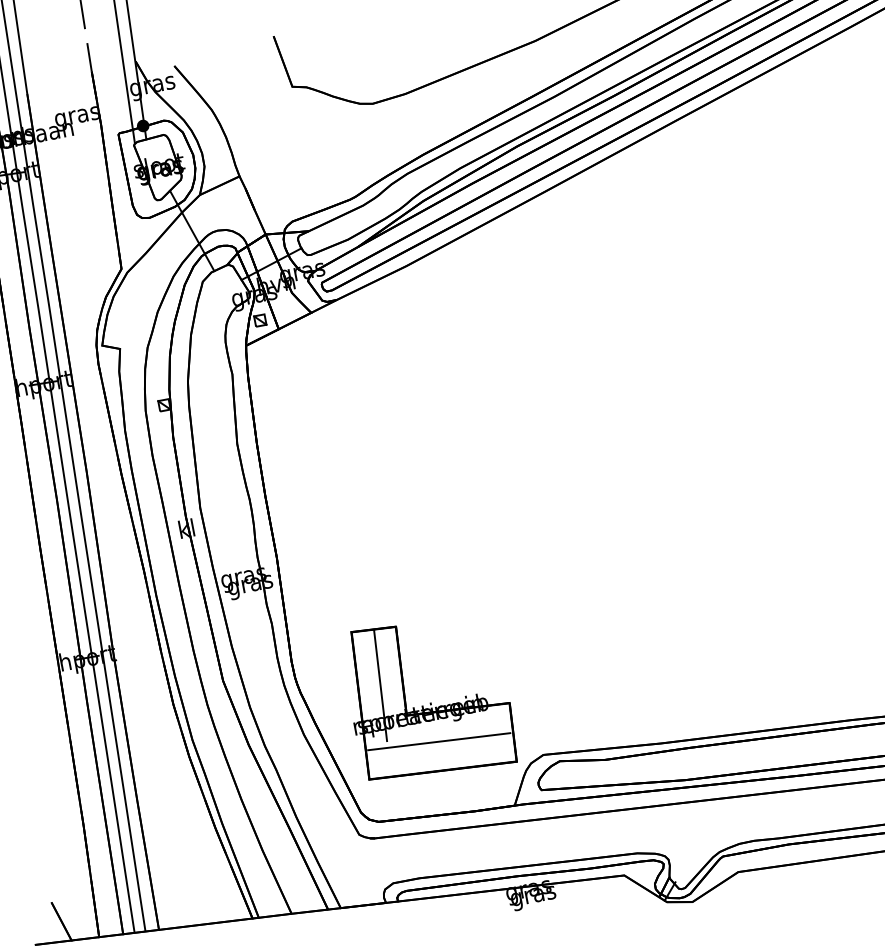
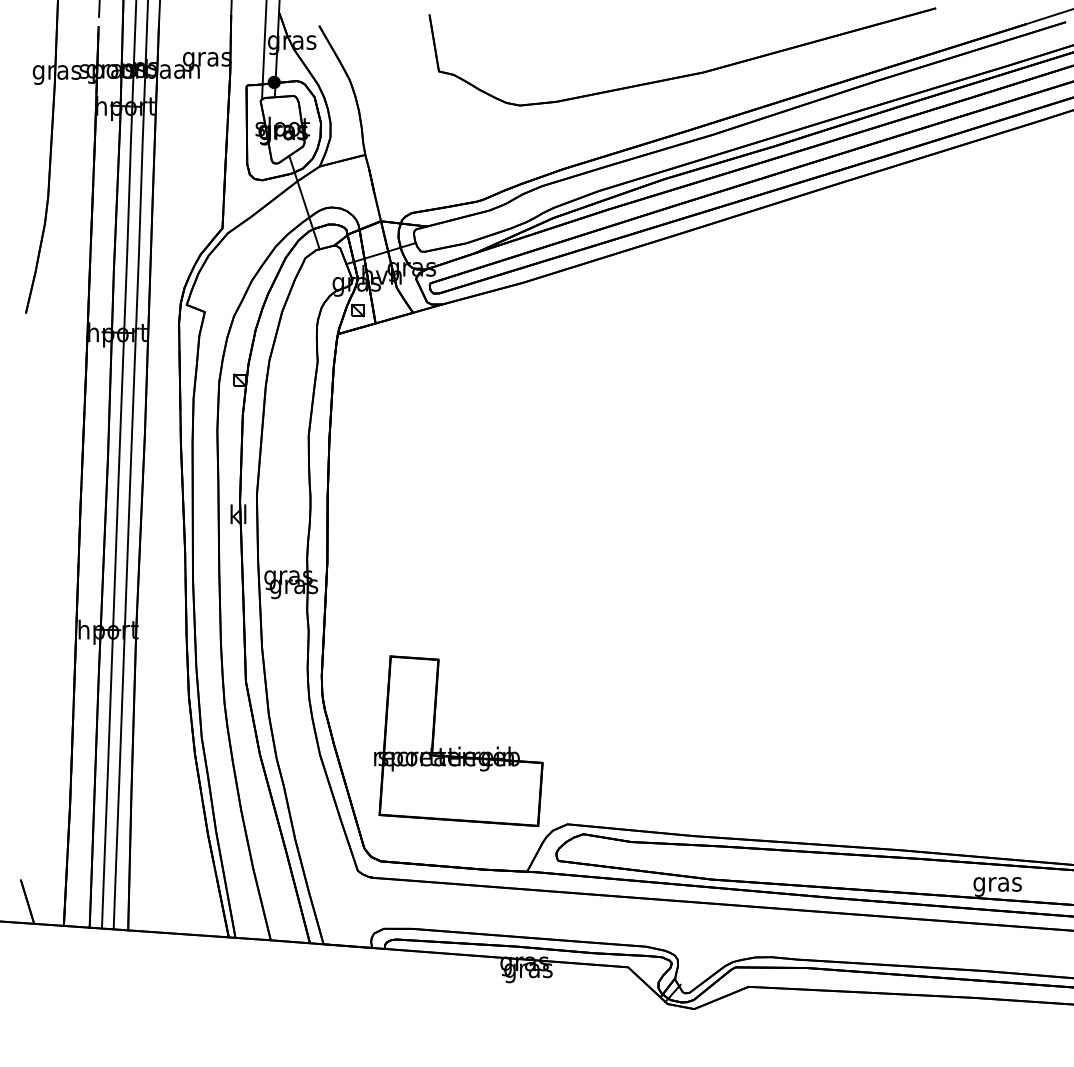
line: (380, 685) -> (410, 718), removed
line: (438, 740) -> (460, 788), removed

